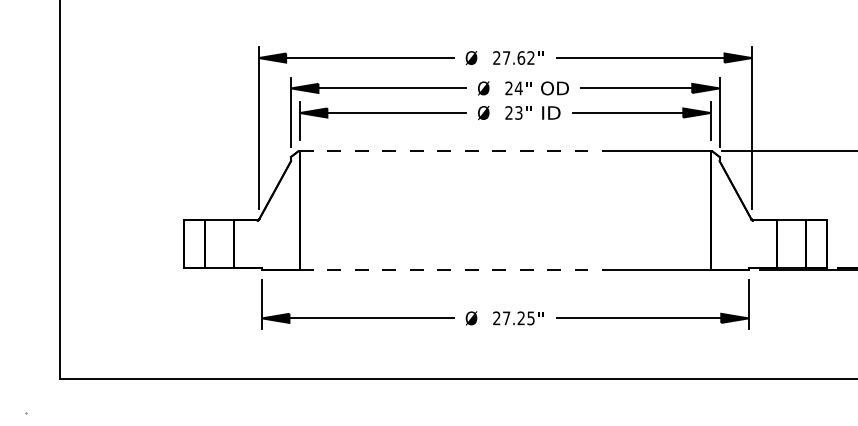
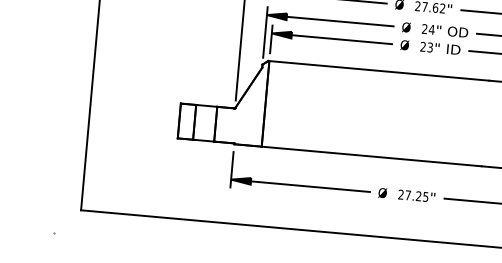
line: (451, 151) -> (379, 71), dashed -> solid
line: (451, 269) -> (371, 156), dashed -> solid

